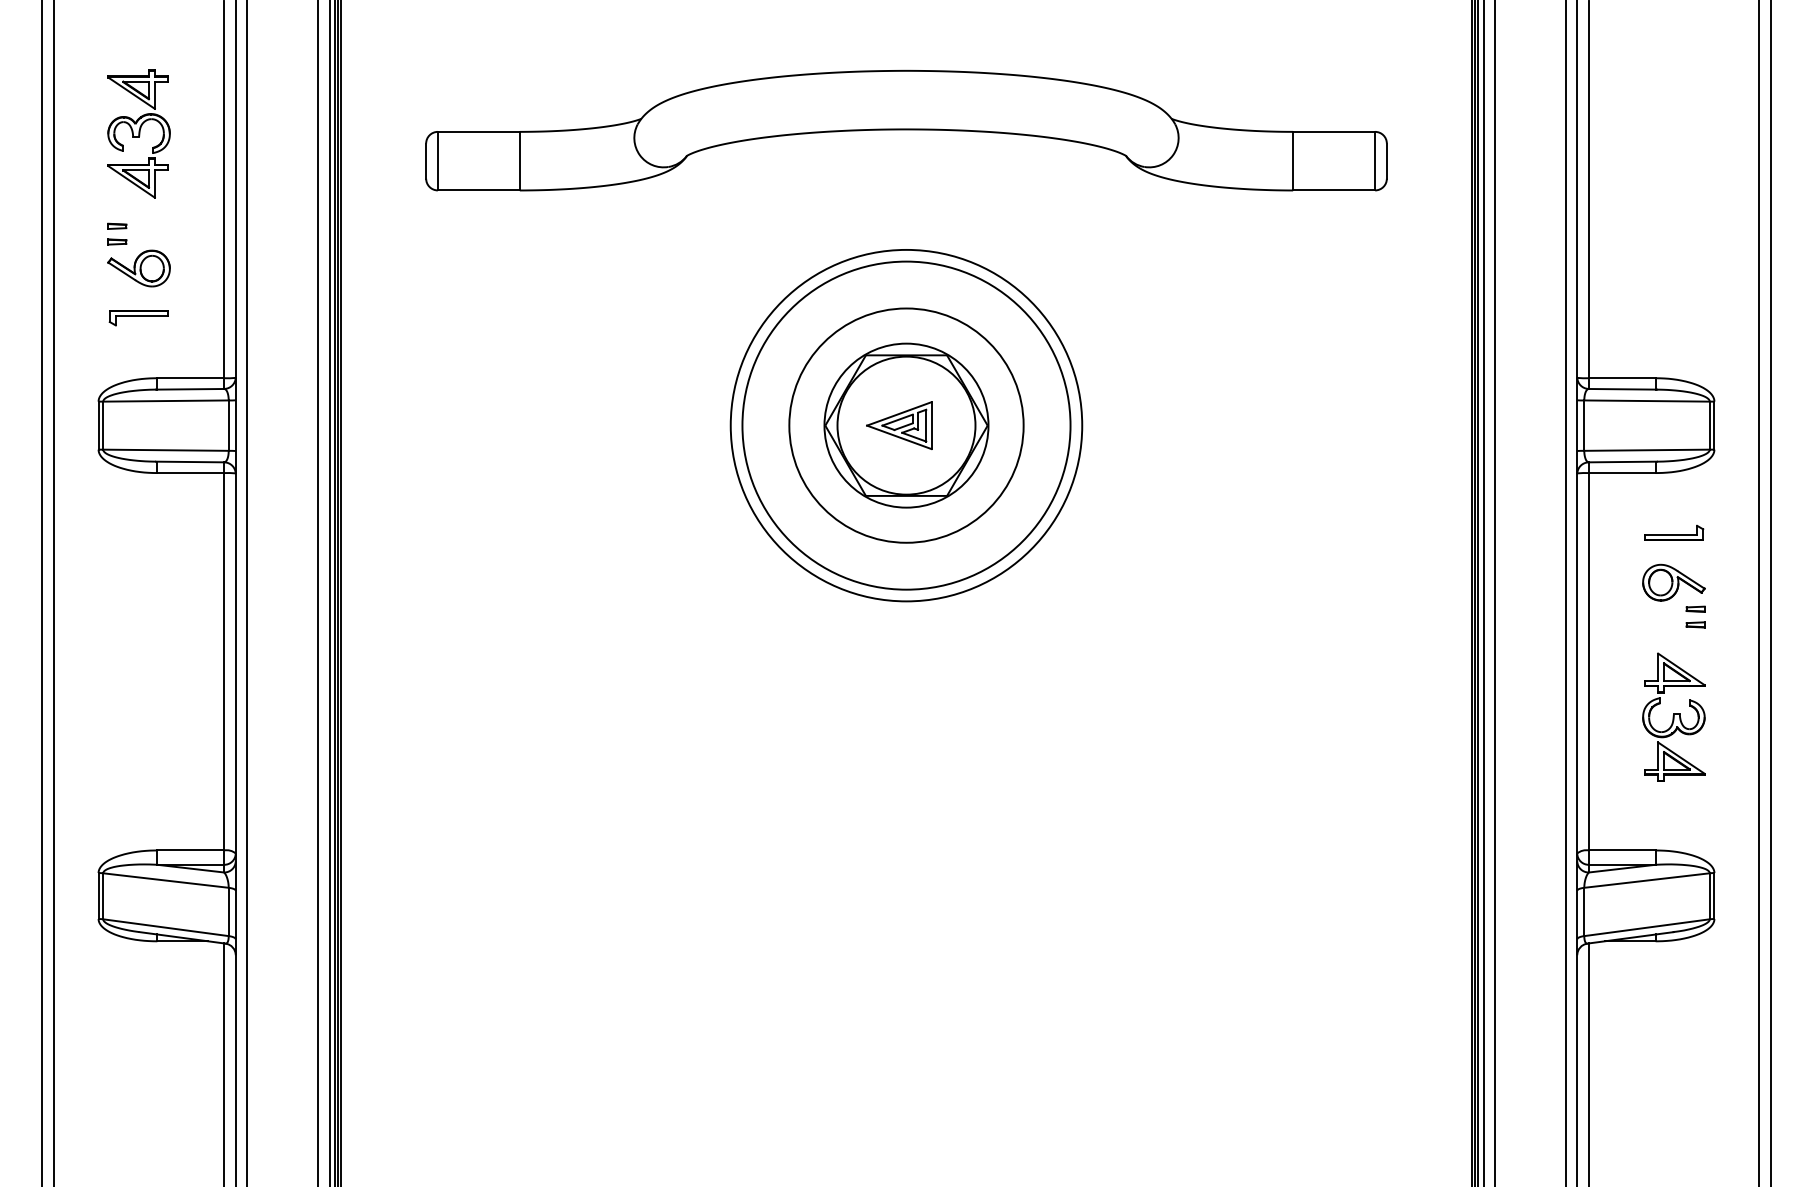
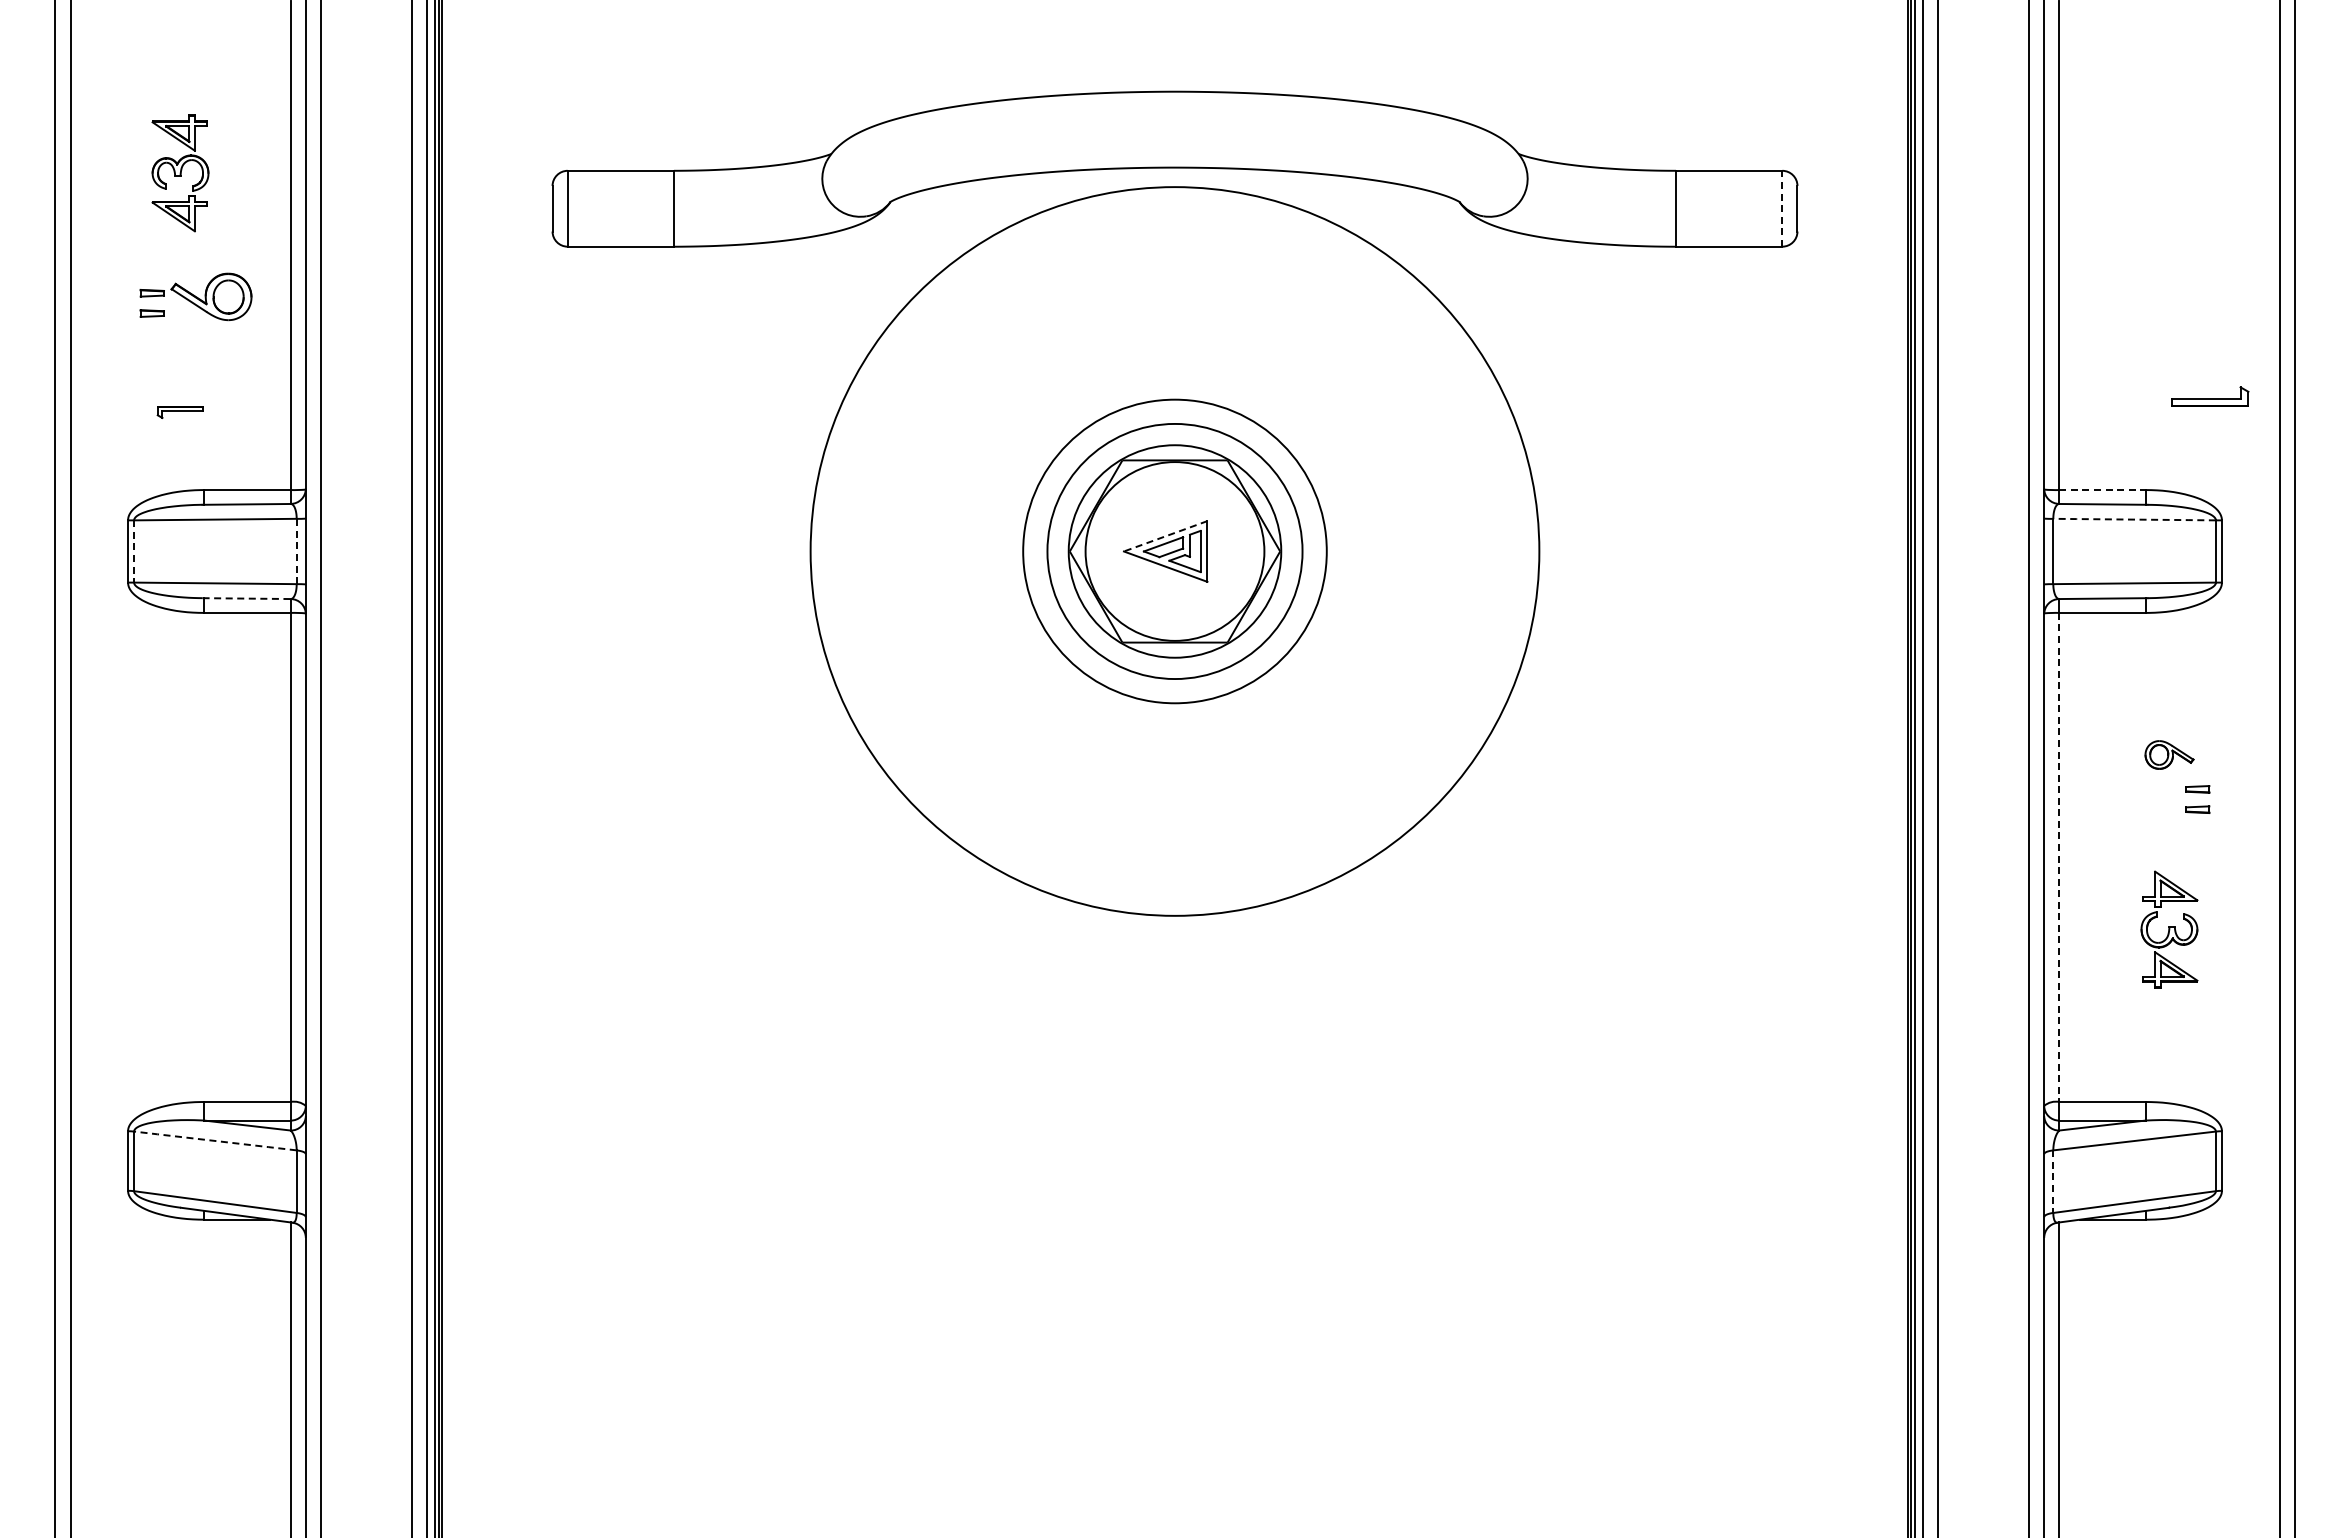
part: (139, 133) -> (180, 173), size x0.7
line: (1375, 160) -> (1782, 208), solid -> dashed
part: (139, 268) -> (211, 296), moved
part: (139, 318) -> (180, 412), size x0.6
line: (1623, 378) -> (2103, 490), solid -> dashed
line: (1646, 400) -> (2134, 519), solid -> dashed
line: (899, 414) -> (1165, 536), solid -> dashed
line: (103, 425) -> (134, 551), solid -> dashed
line: (228, 425) -> (296, 551), solid -> dashed
circle: (906, 425) -> (1174, 551), size x0.6
circle: (906, 425) -> (1174, 551), size x1.6
line: (190, 461) -> (247, 598), solid -> dashed
part: (1673, 532) -> (2210, 396), moved
part: (1673, 582) -> (2169, 754), size x0.6
line: (1589, 661) -> (2059, 857), solid -> dashed
part: (1673, 717) -> (2169, 929), size x0.7
line: (166, 880) -> (215, 1141), solid -> dashed
line: (1584, 912) -> (2053, 1182), solid -> dashed

